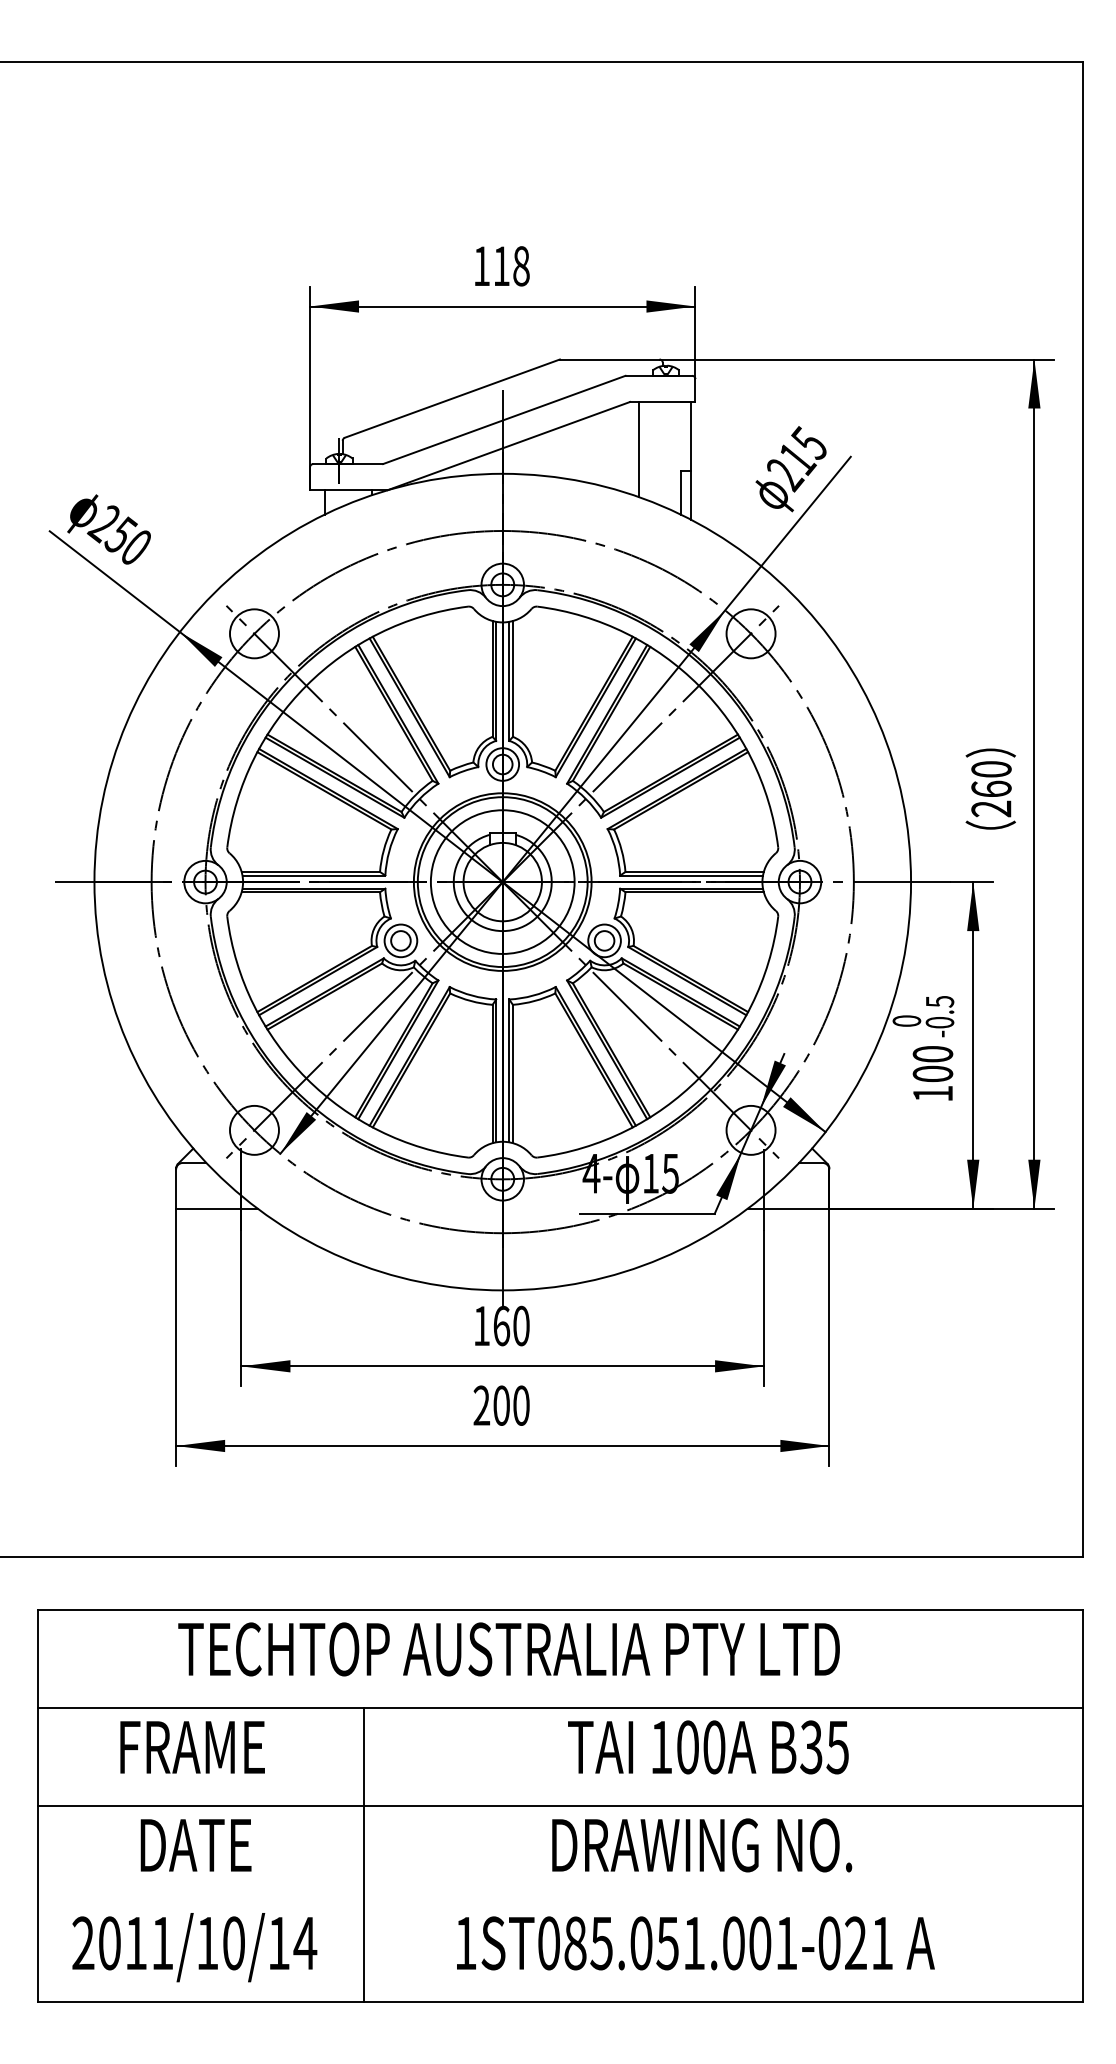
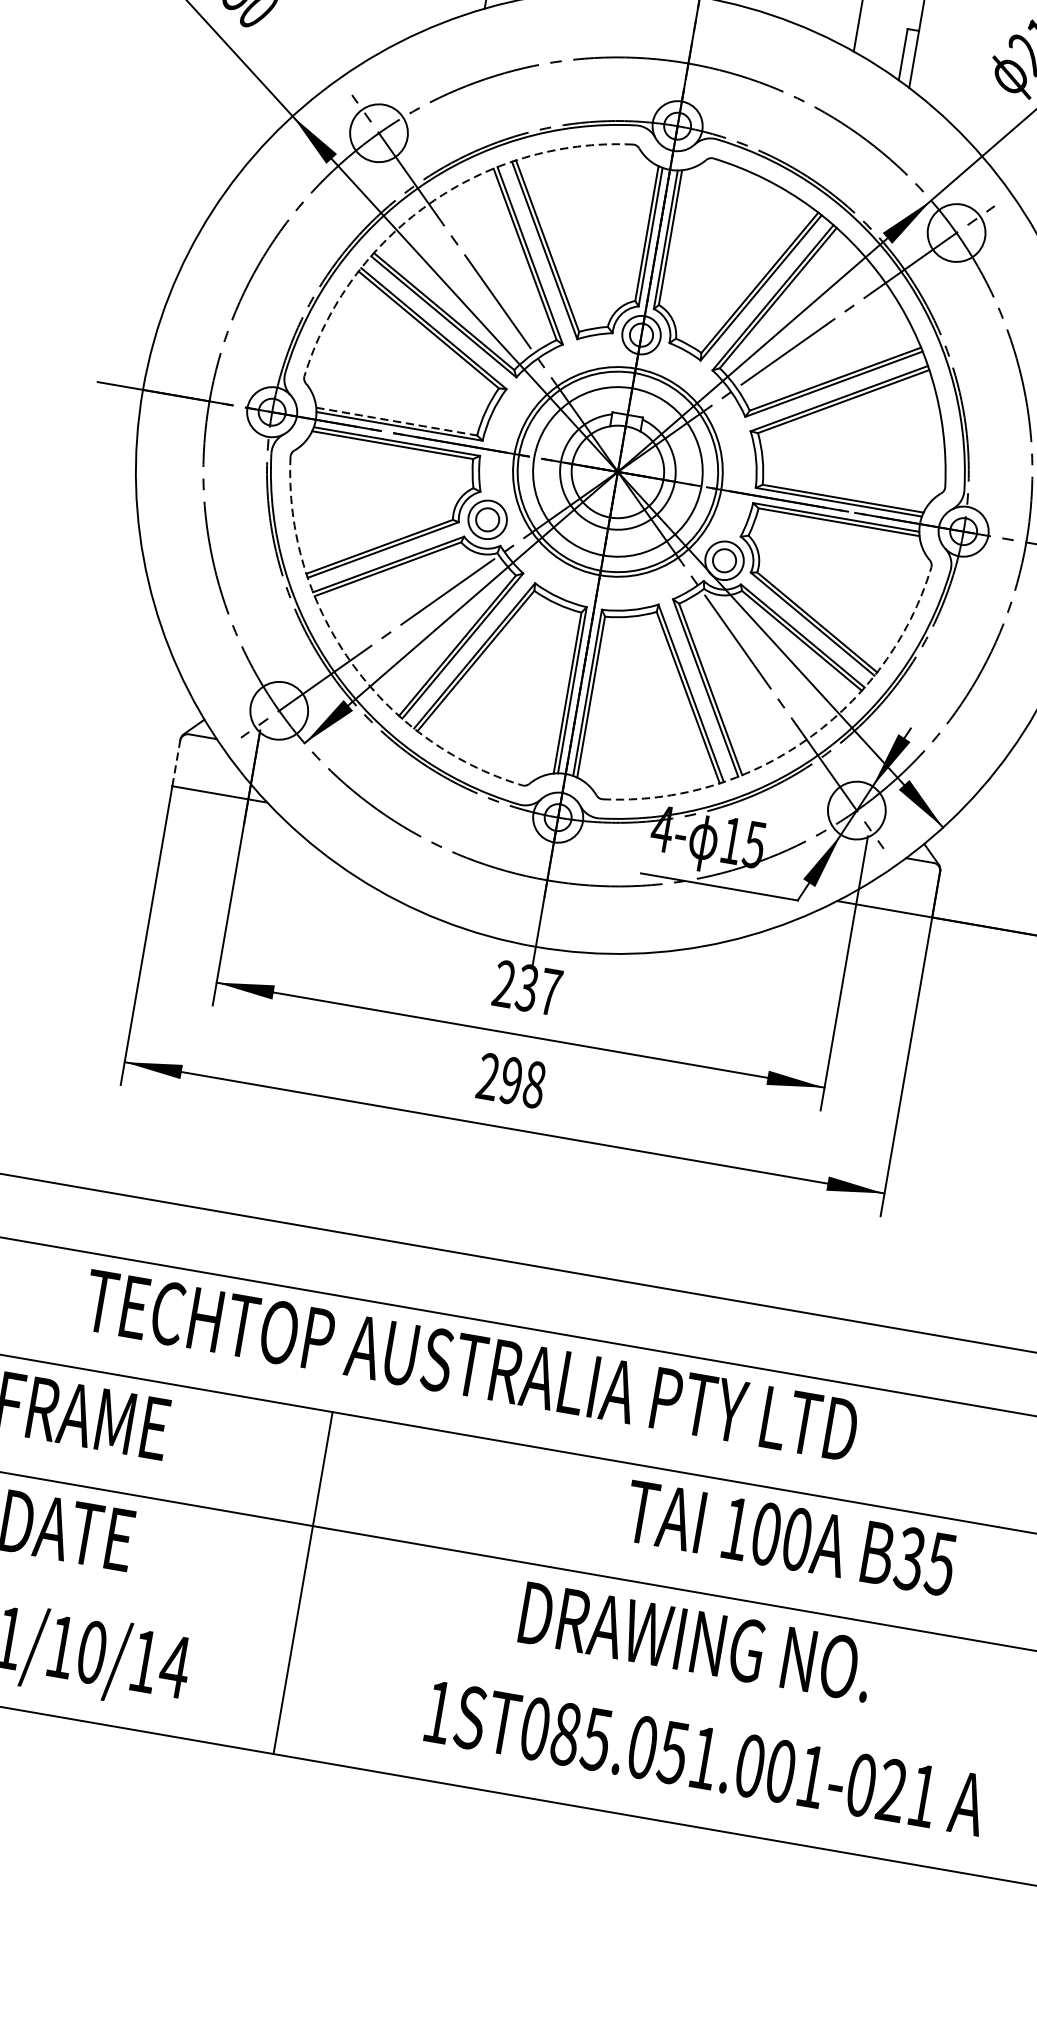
arc: (306, 685) -> (429, 203), solid -> dashed
line: (311, 871) -> (397, 421), solid -> dashed
arc: (306, 1078) -> (350, 660), solid -> dashed
arc: (699, 1078) -> (807, 739), solid -> dashed
line: (176, 1188) -> (176, 762), solid -> dashed
text: (501, 1325) -> (527, 987), 160 -> 237
text: (511, 1405) -> (522, 1082), 200 -> 298
text: (708, 1747) -> (790, 1538), moved
text: (702, 1845) -> (697, 1642), moved
line: (364, 1855) -> (303, 1583), moved
text: (695, 1943) -> (705, 1758), moved

